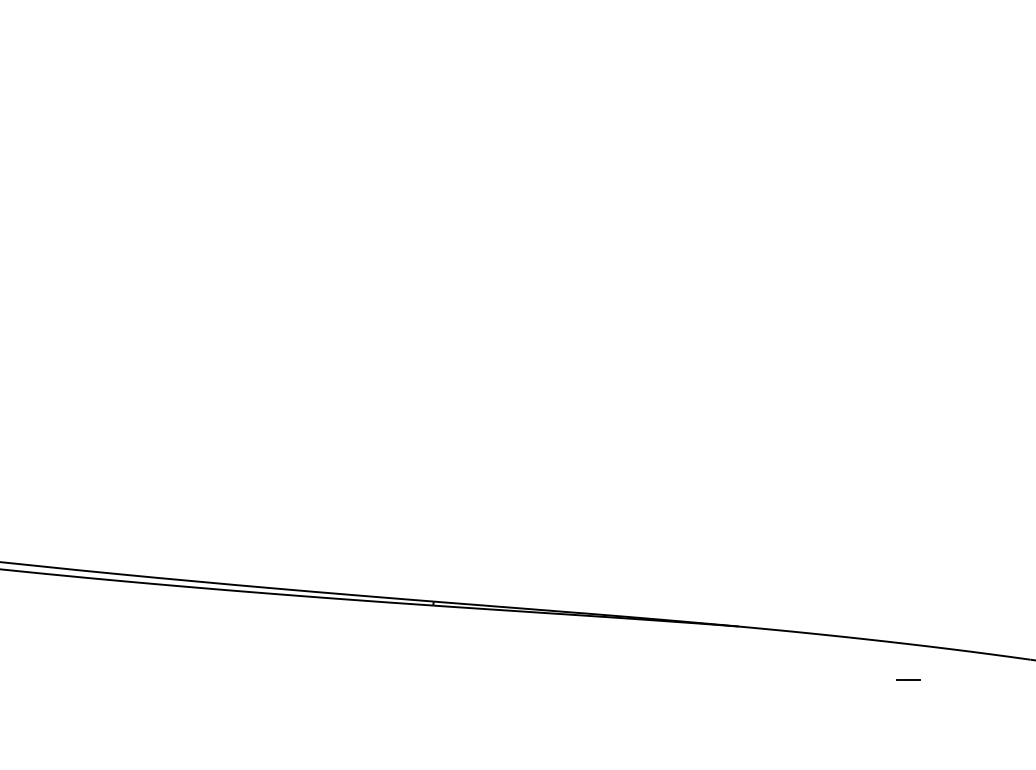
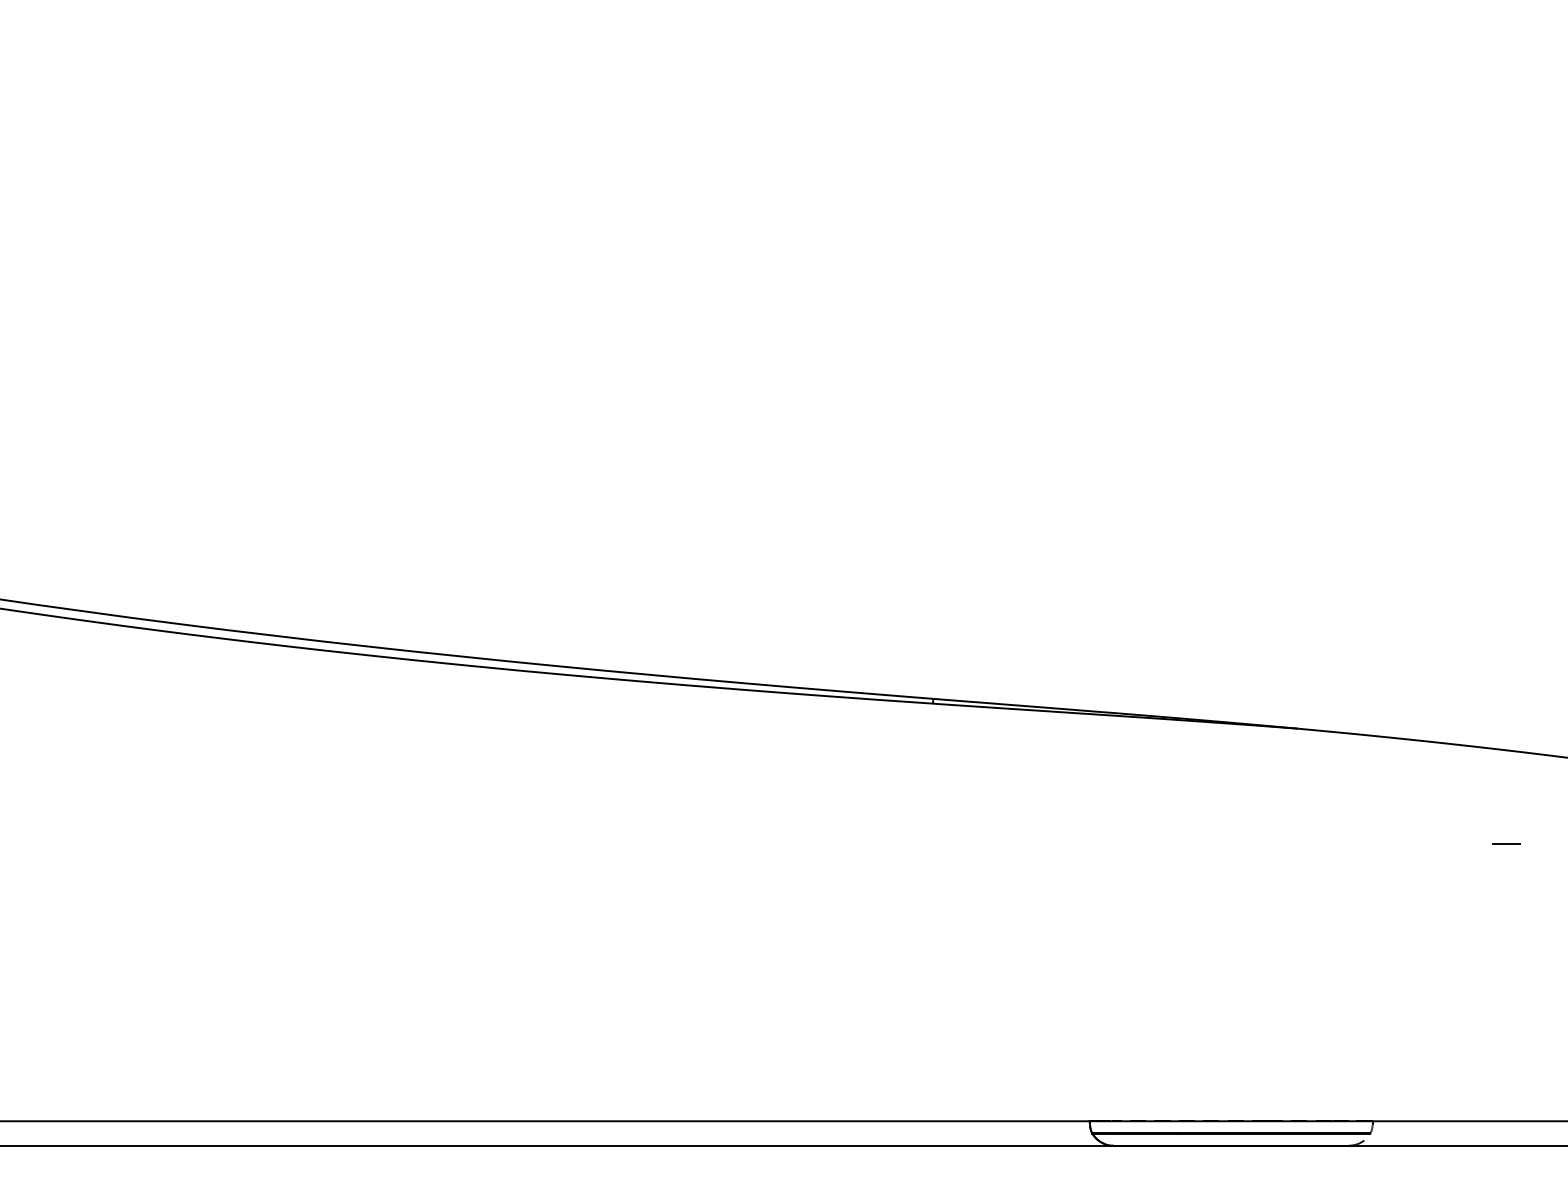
line: (908, 679) -> (1506, 843), moved

